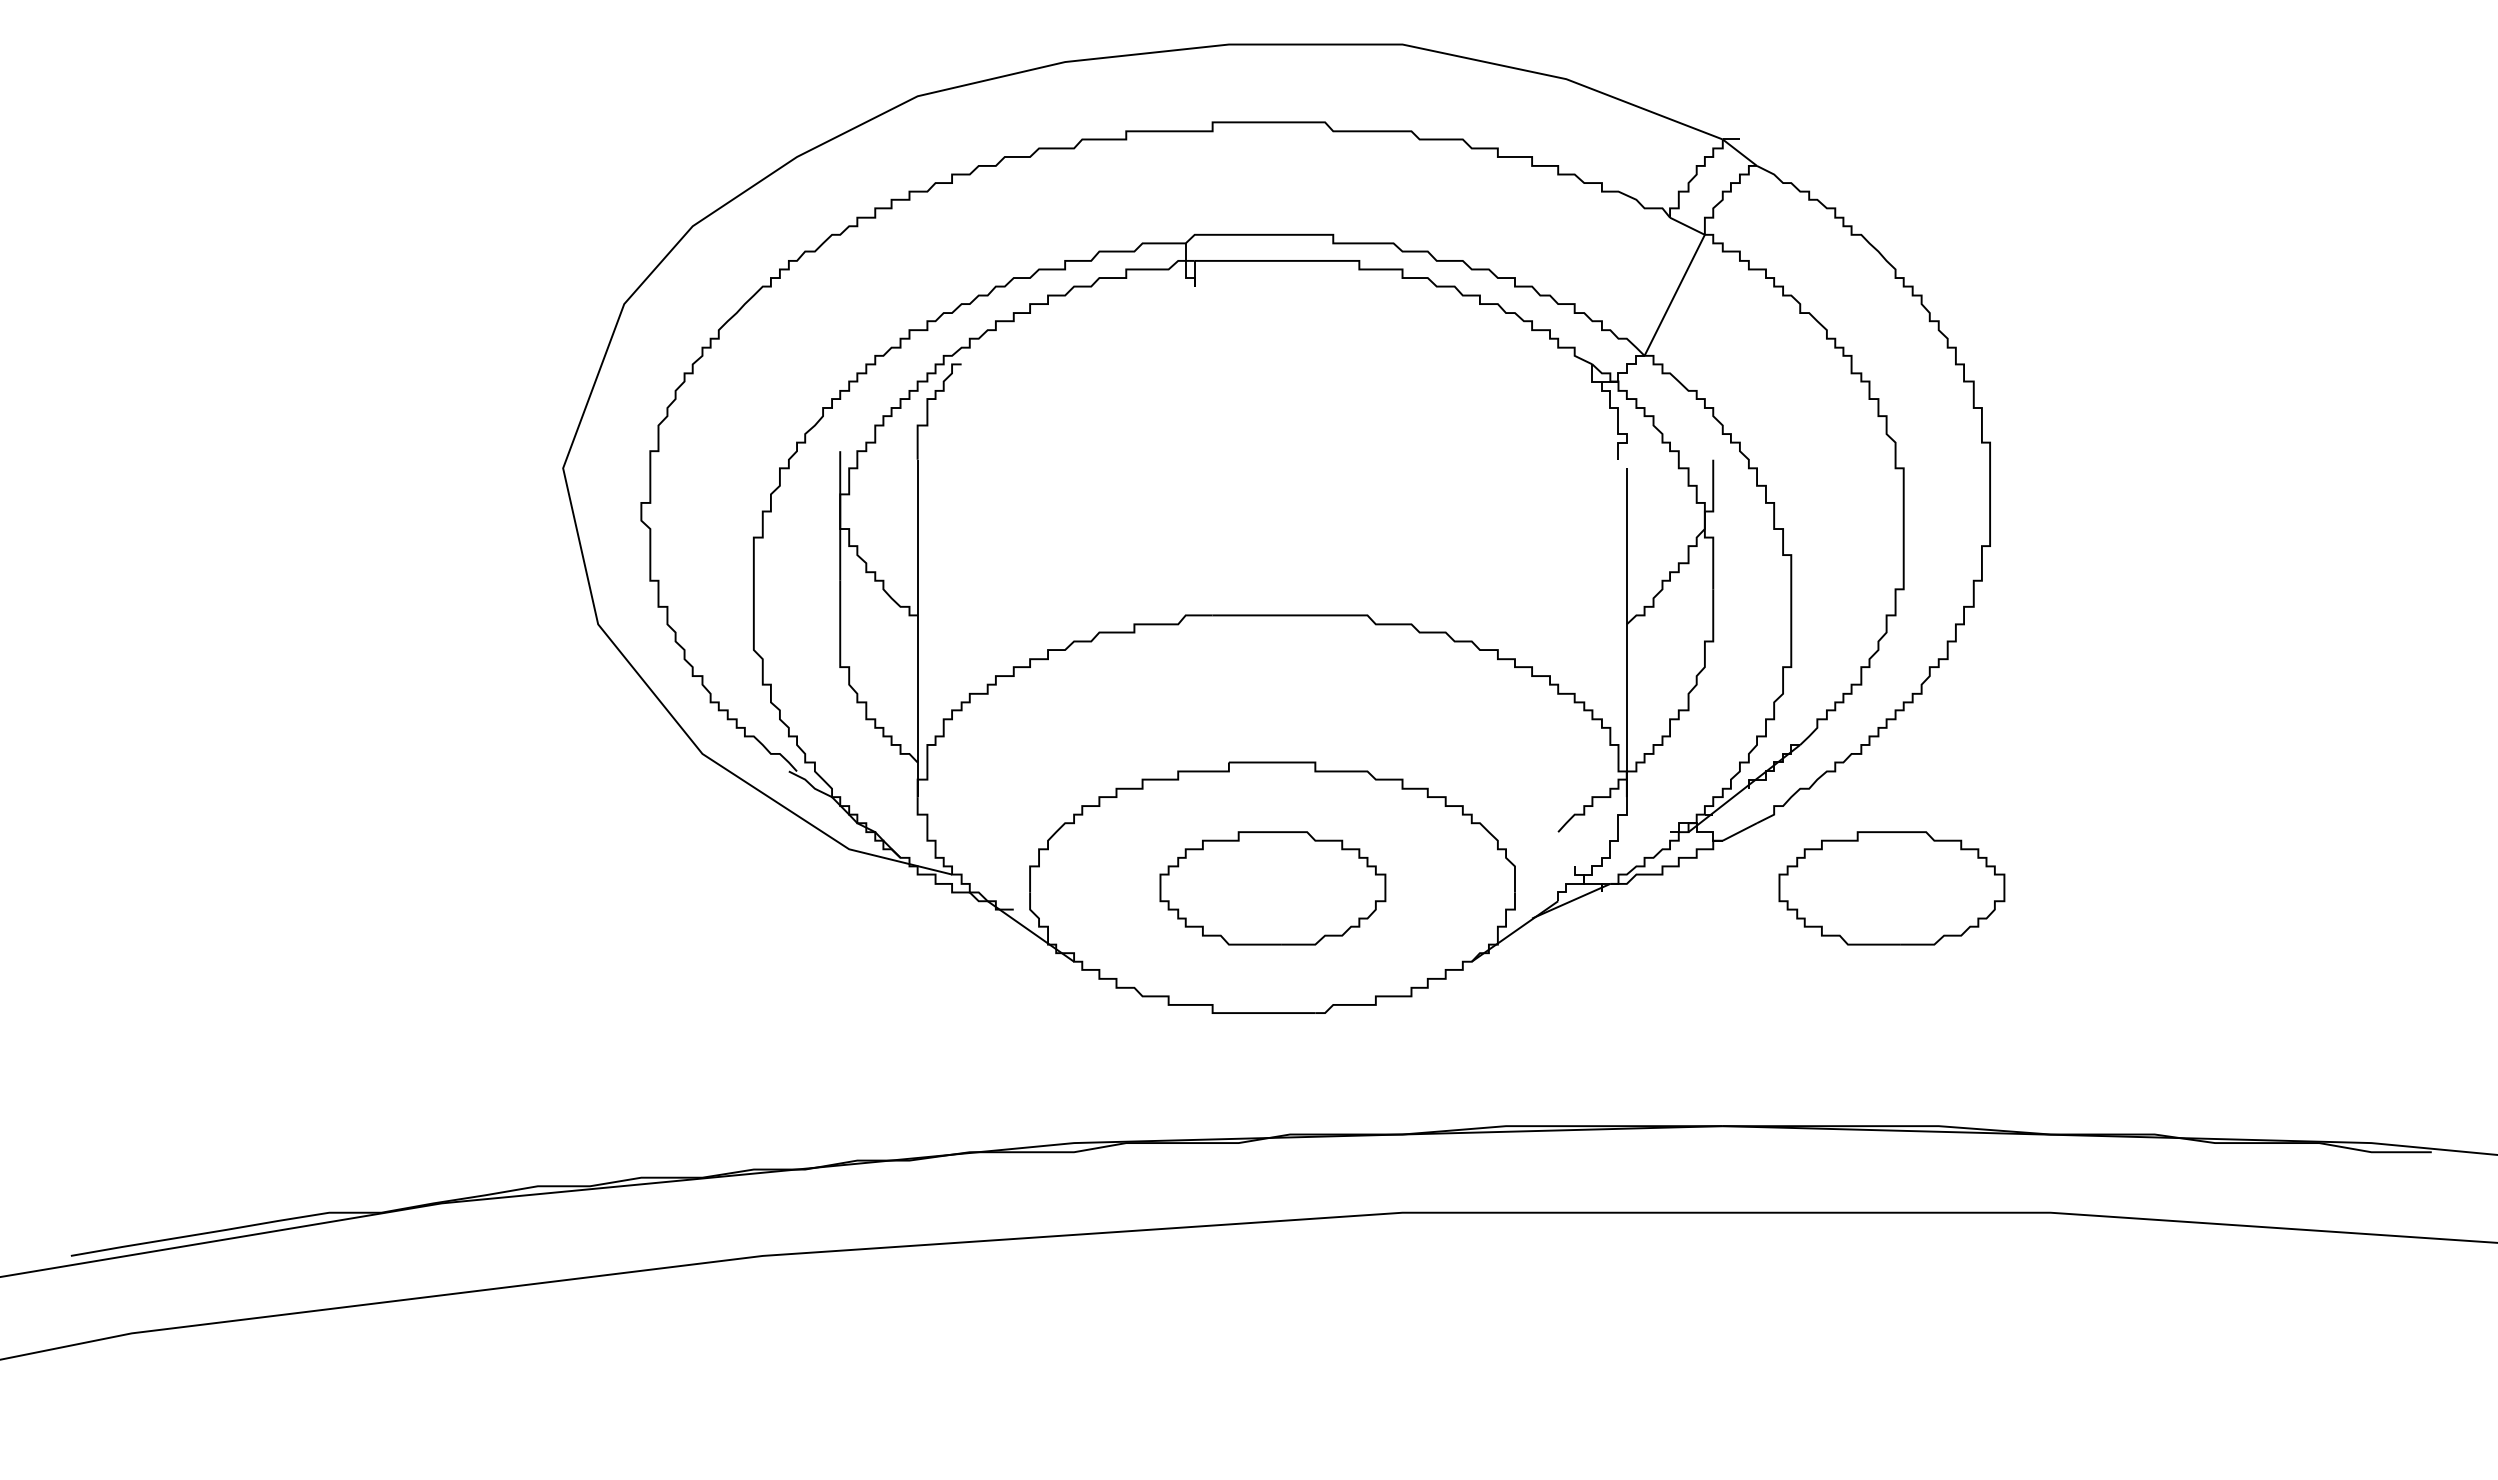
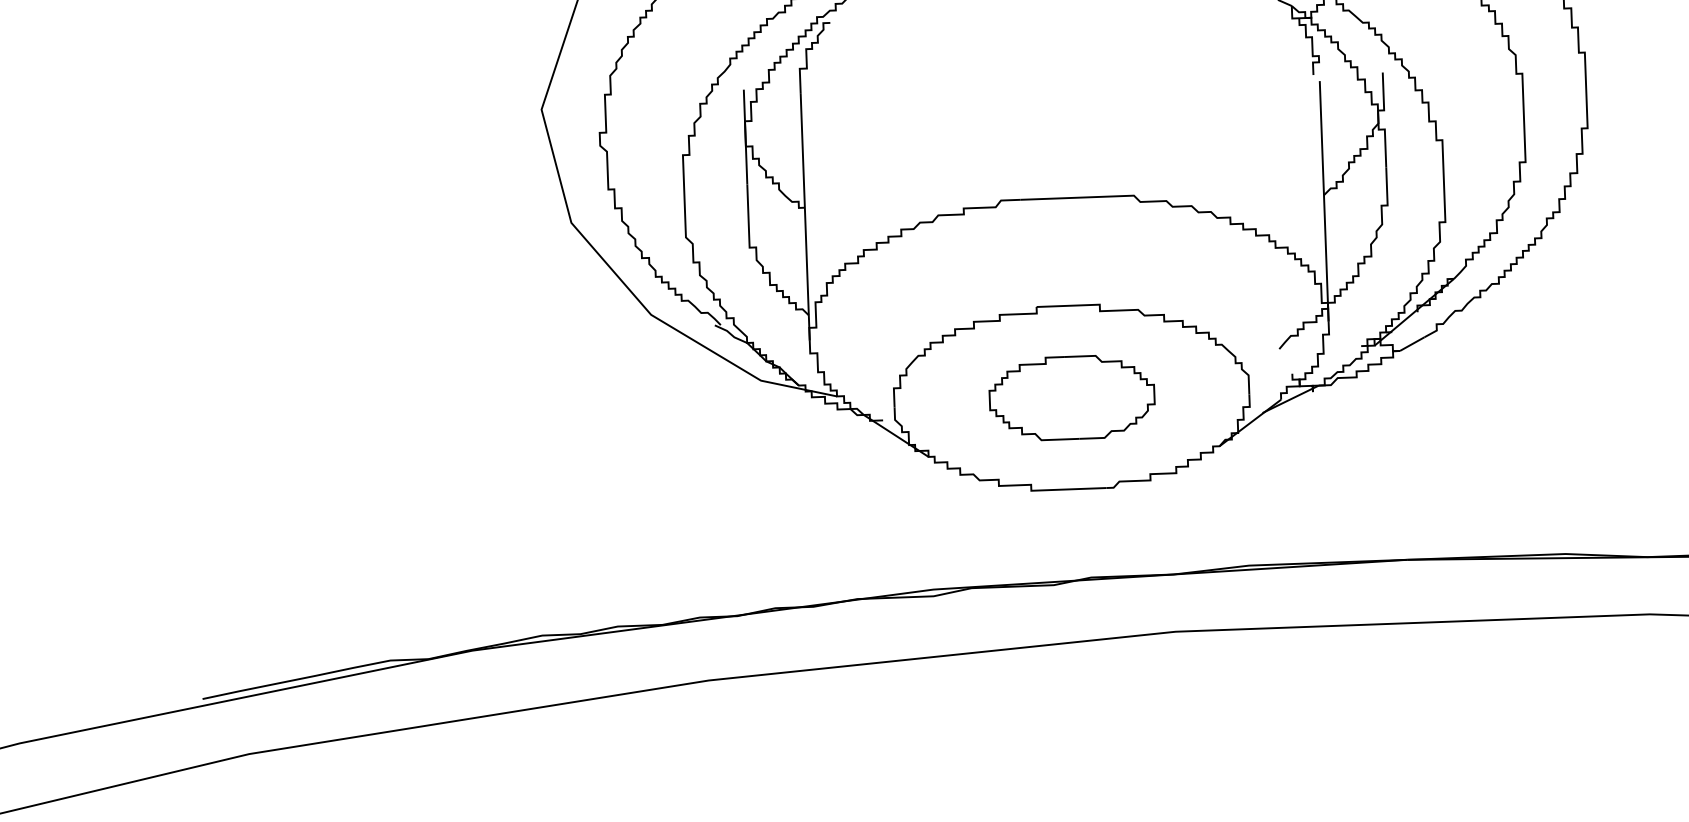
part: (1891, 888) -> (1524, 381), removed

